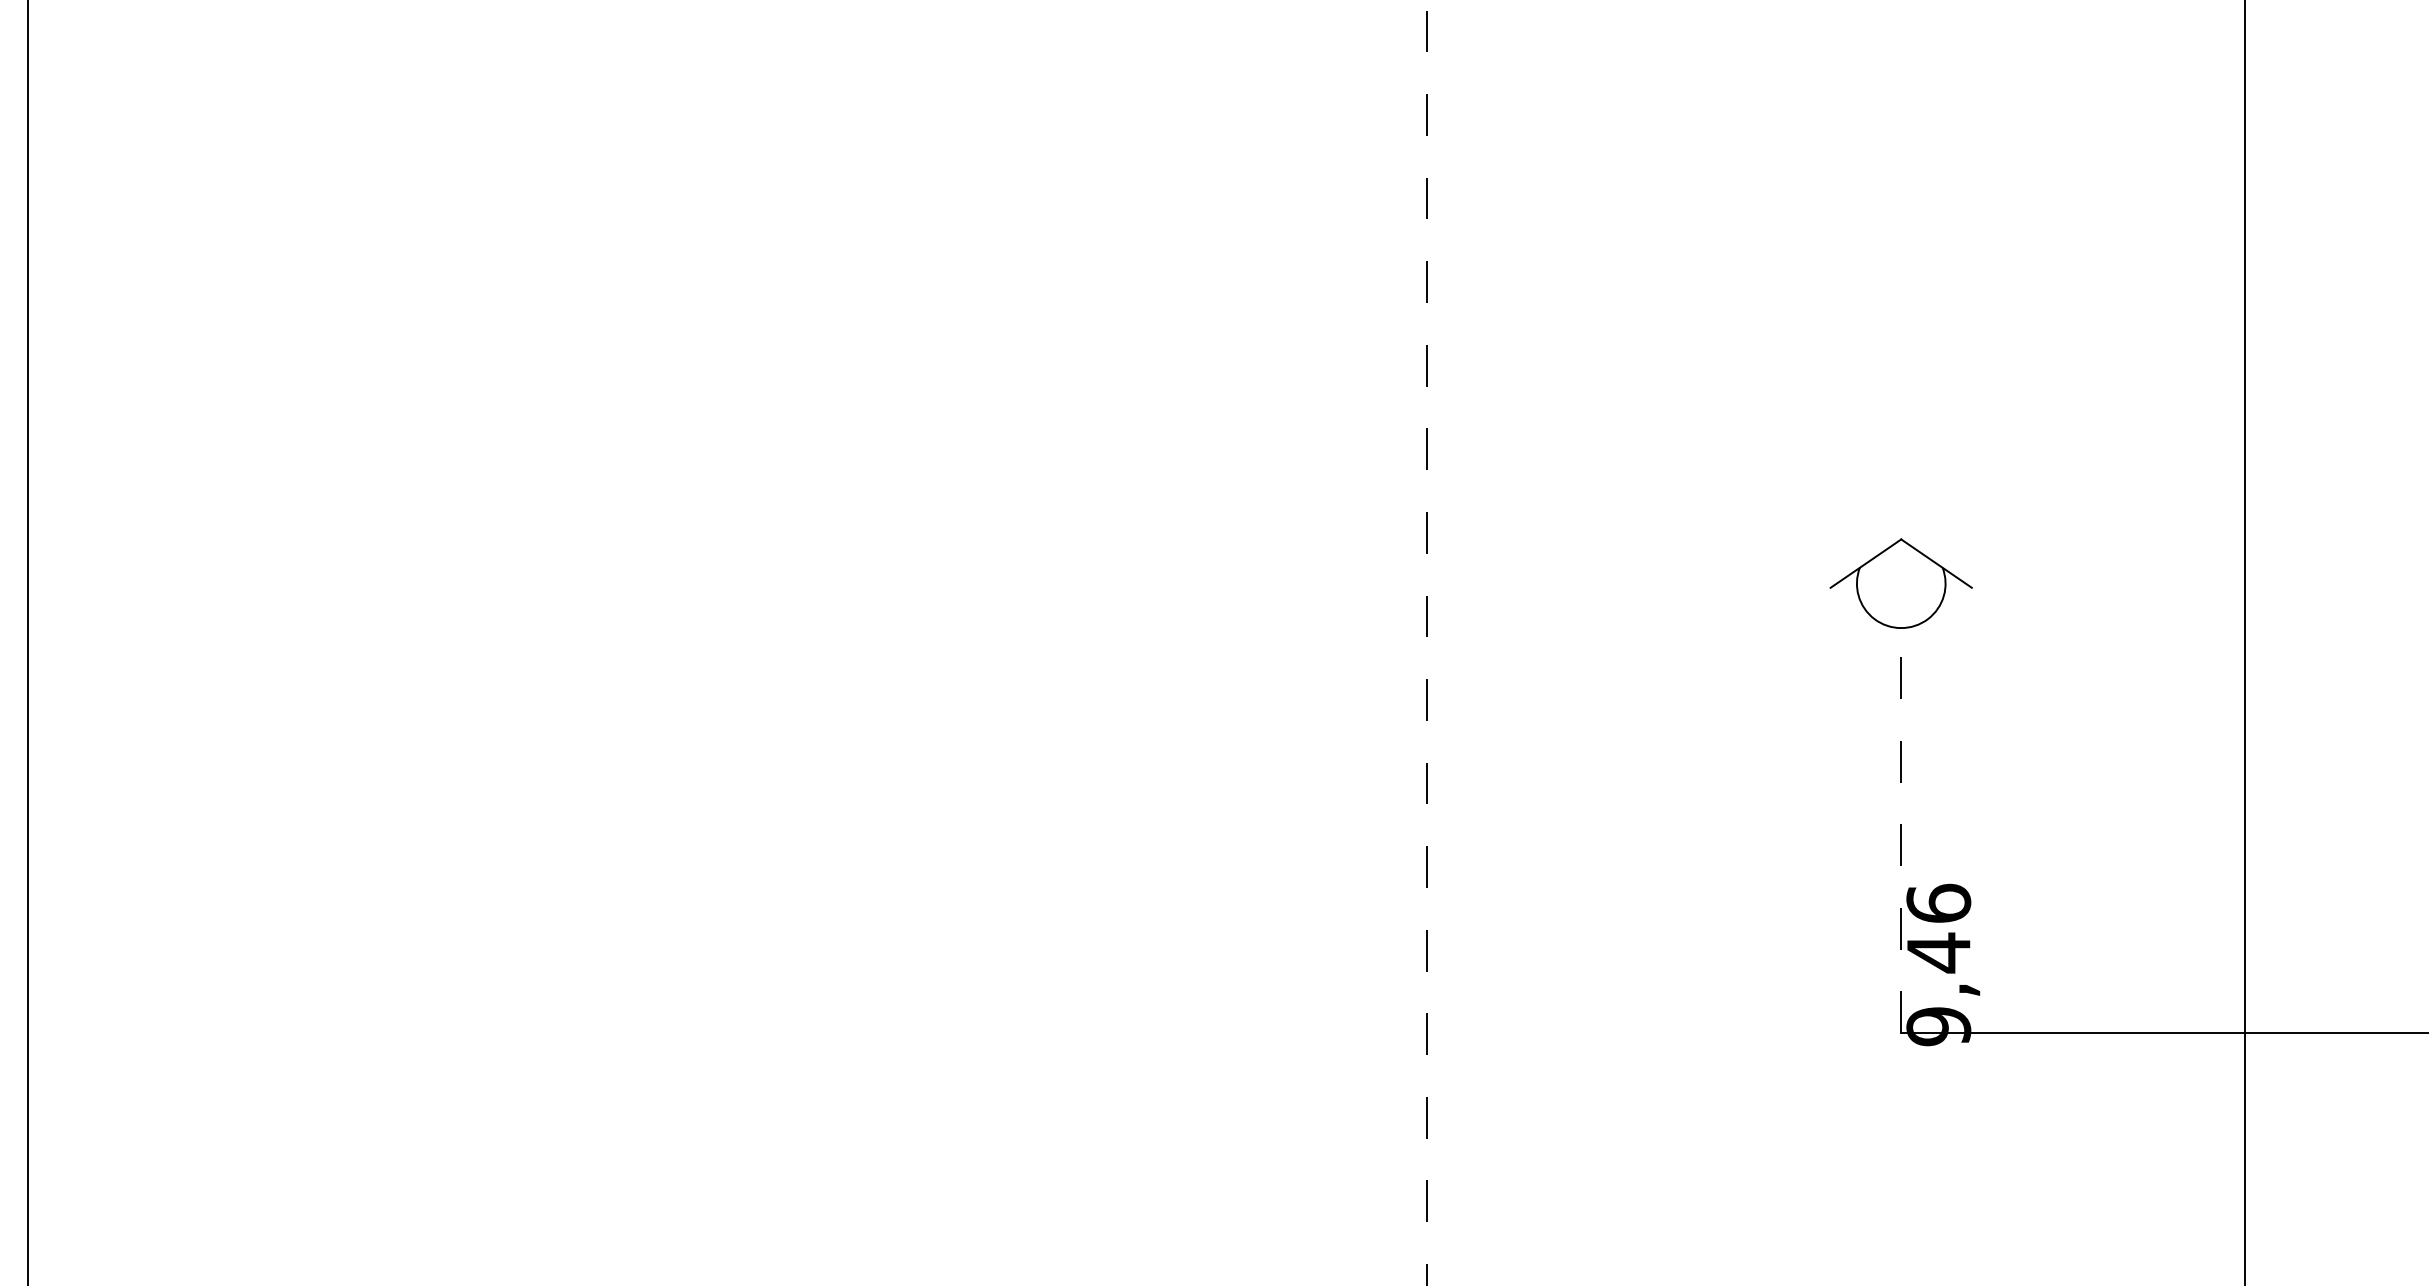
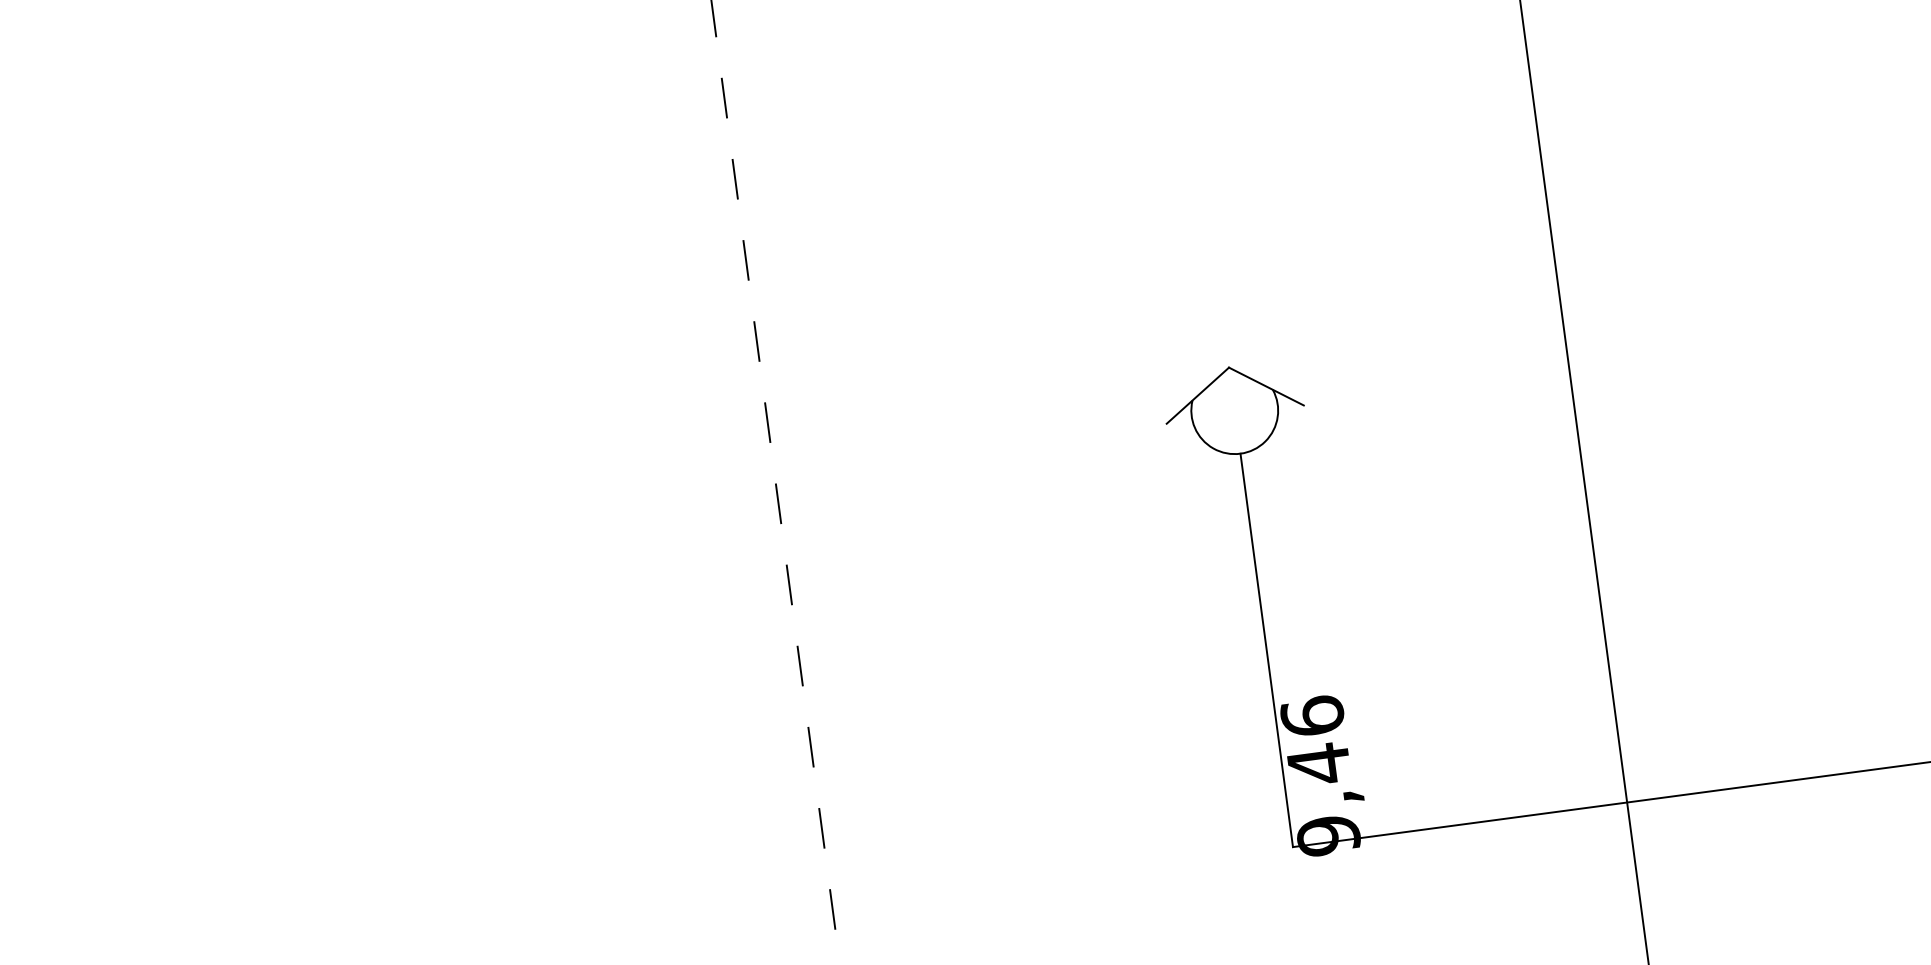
line: (1901, 830) -> (1266, 650), dashed -> solid

